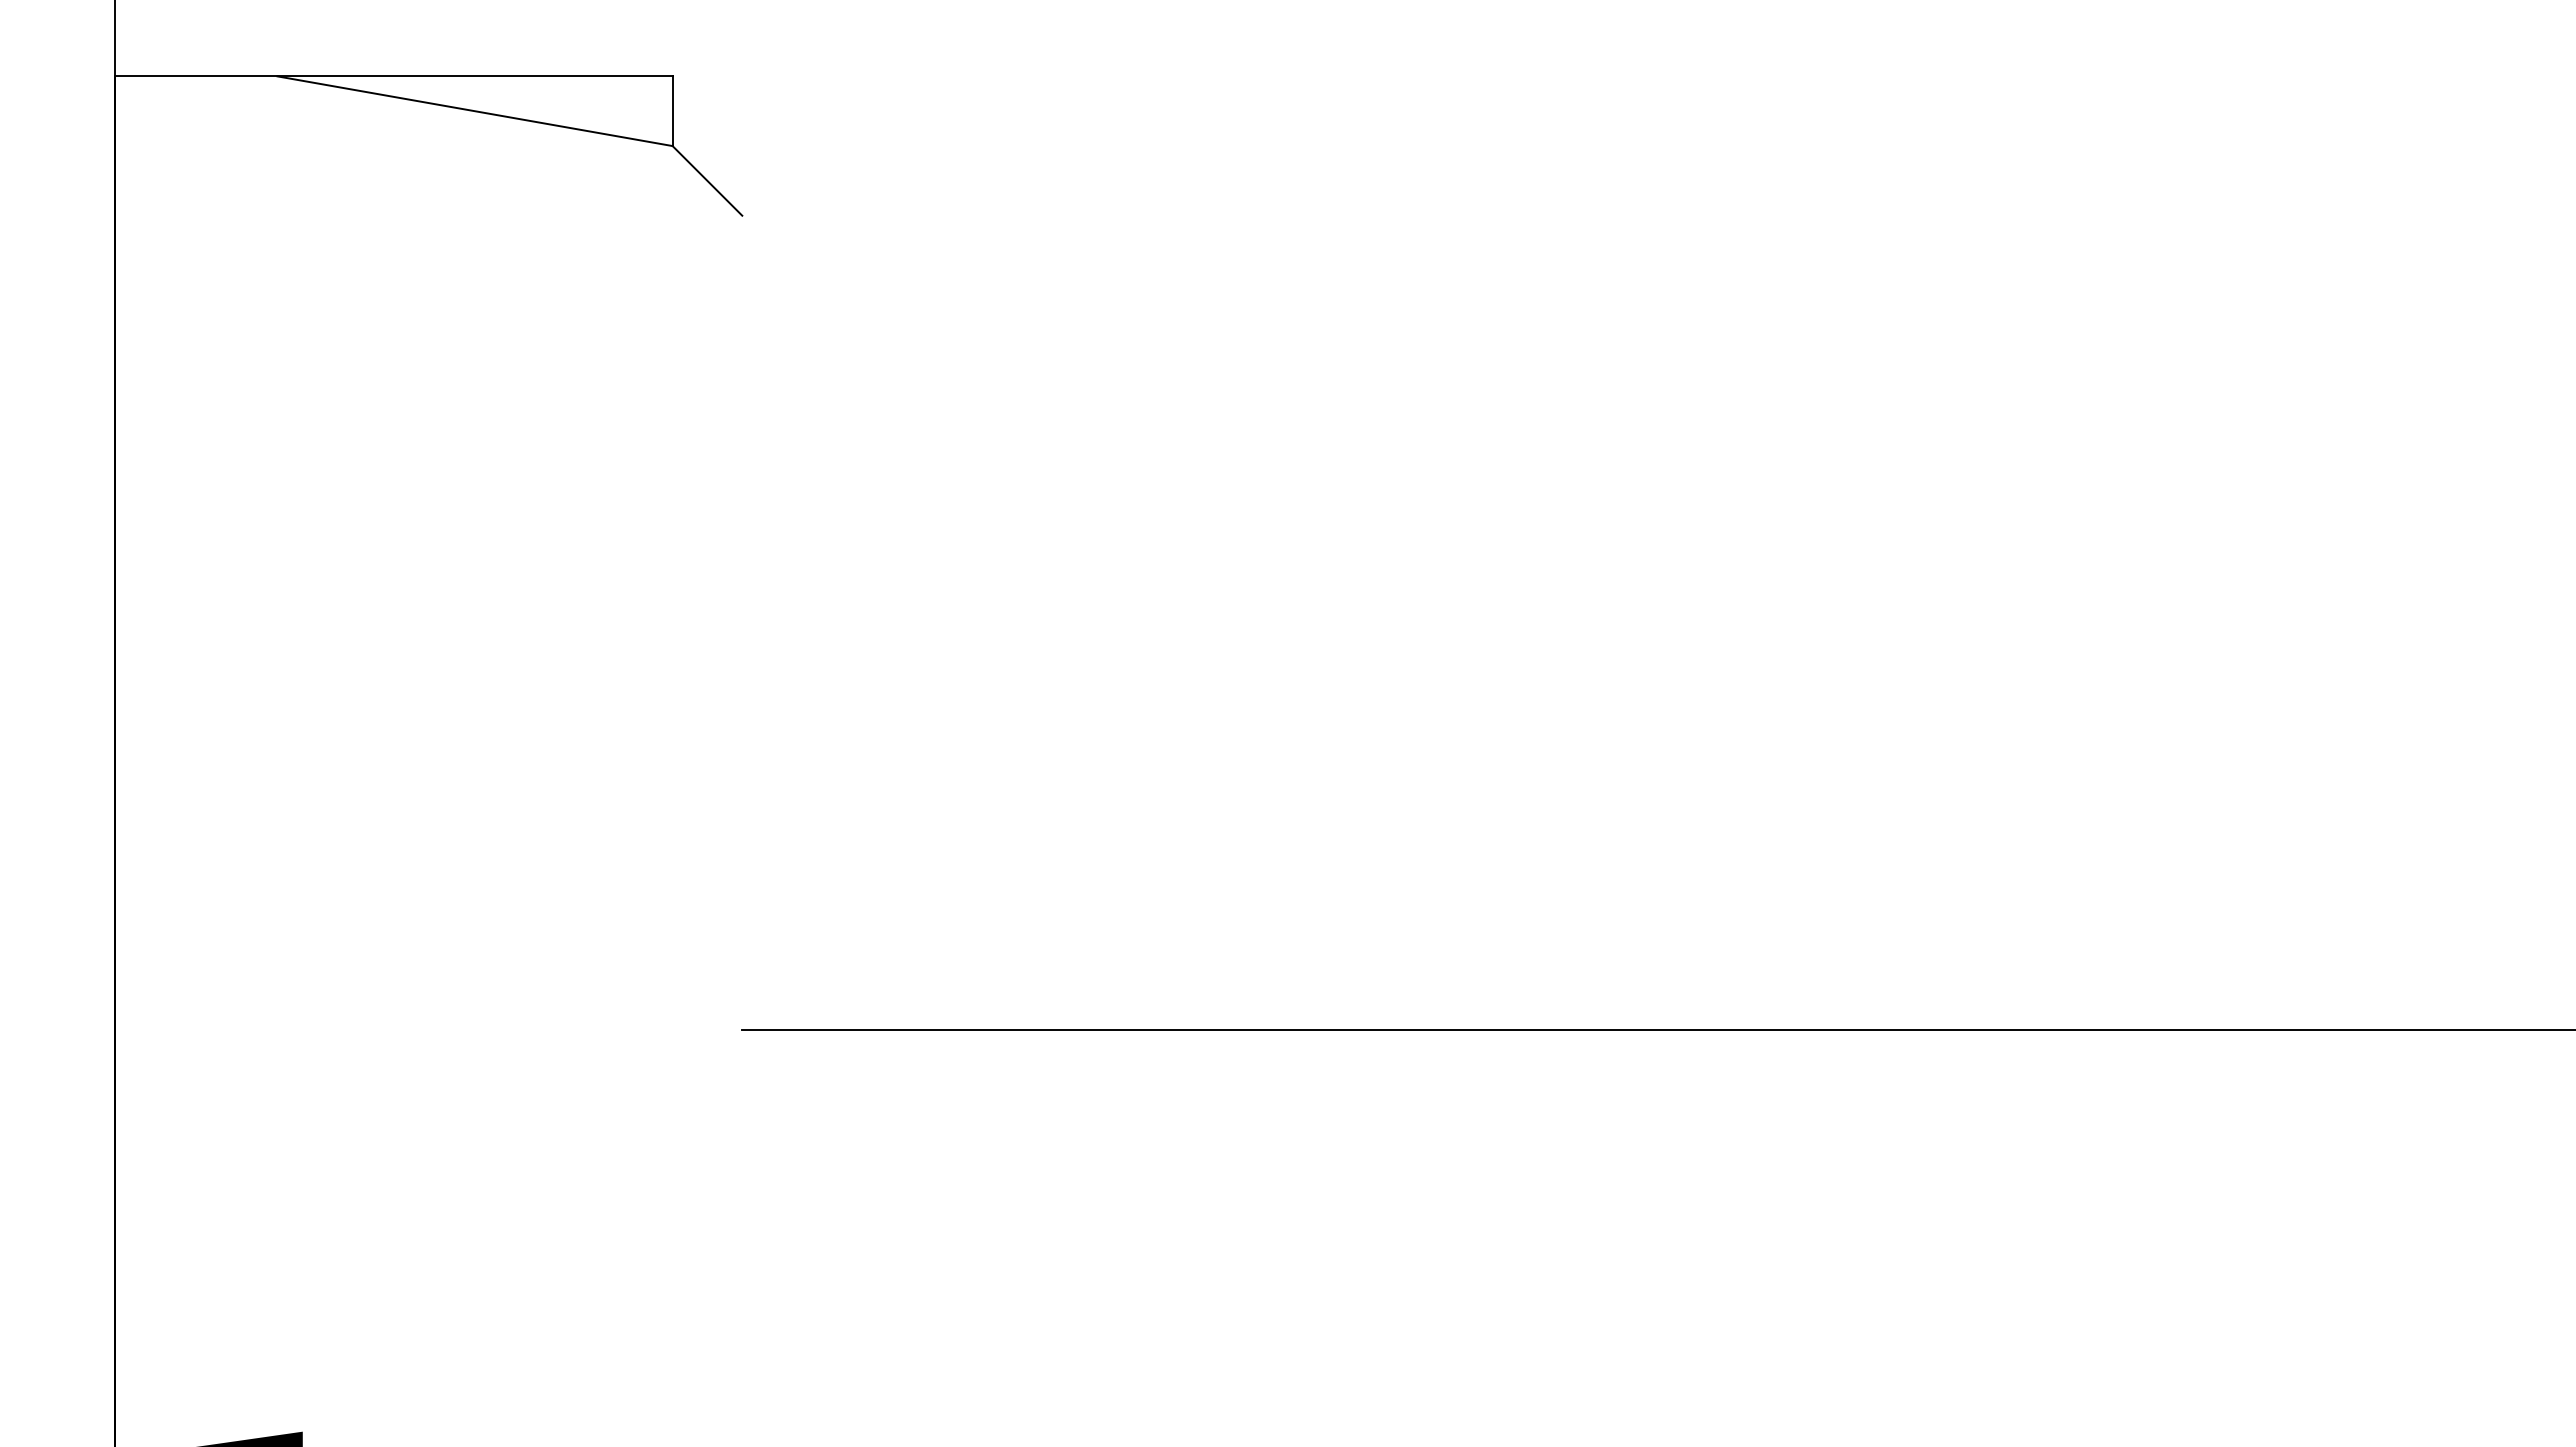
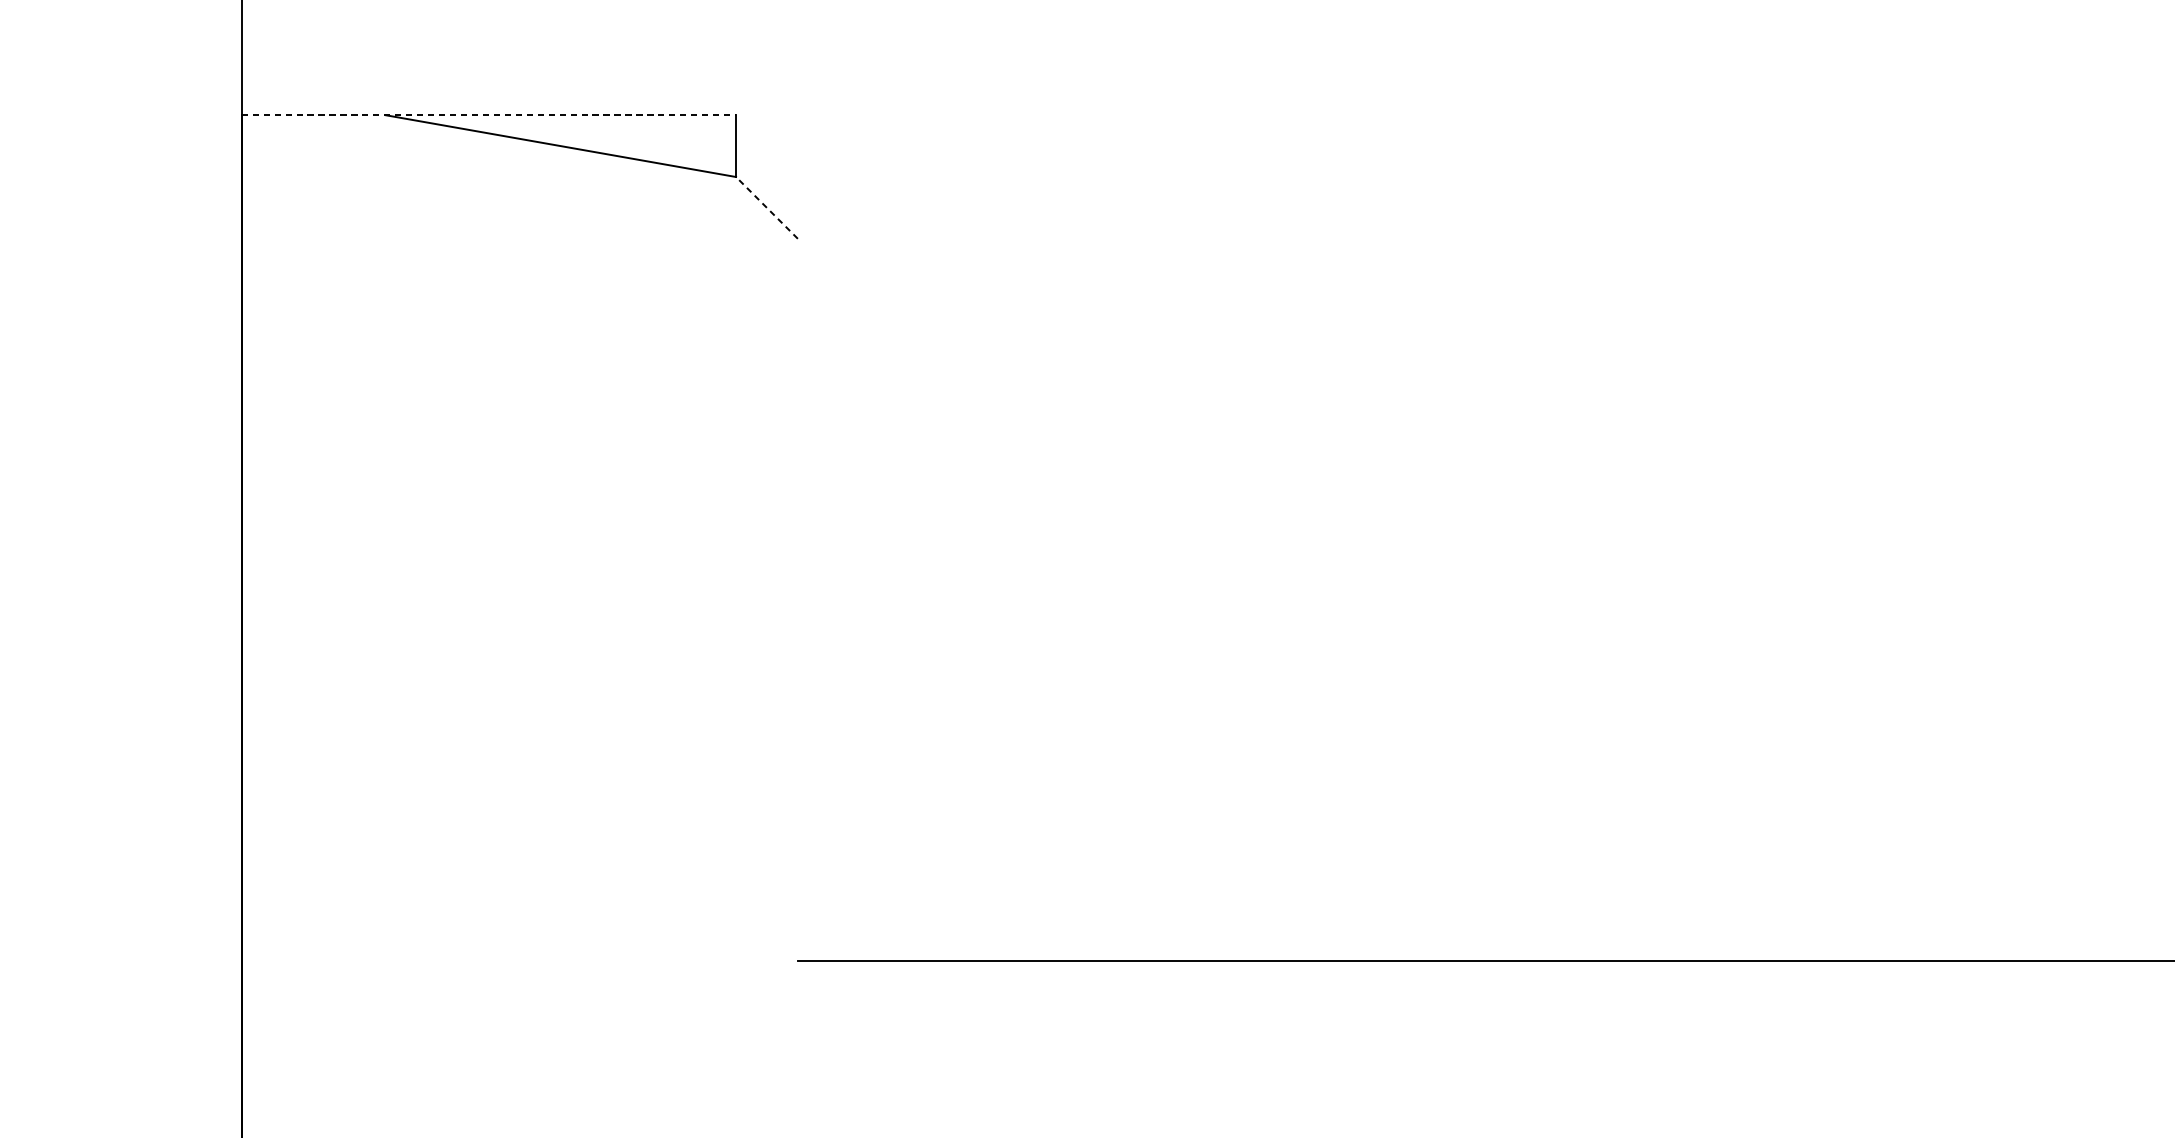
line: (393, 76) -> (488, 115), solid -> dashed
line: (707, 180) -> (767, 207), solid -> dashed

